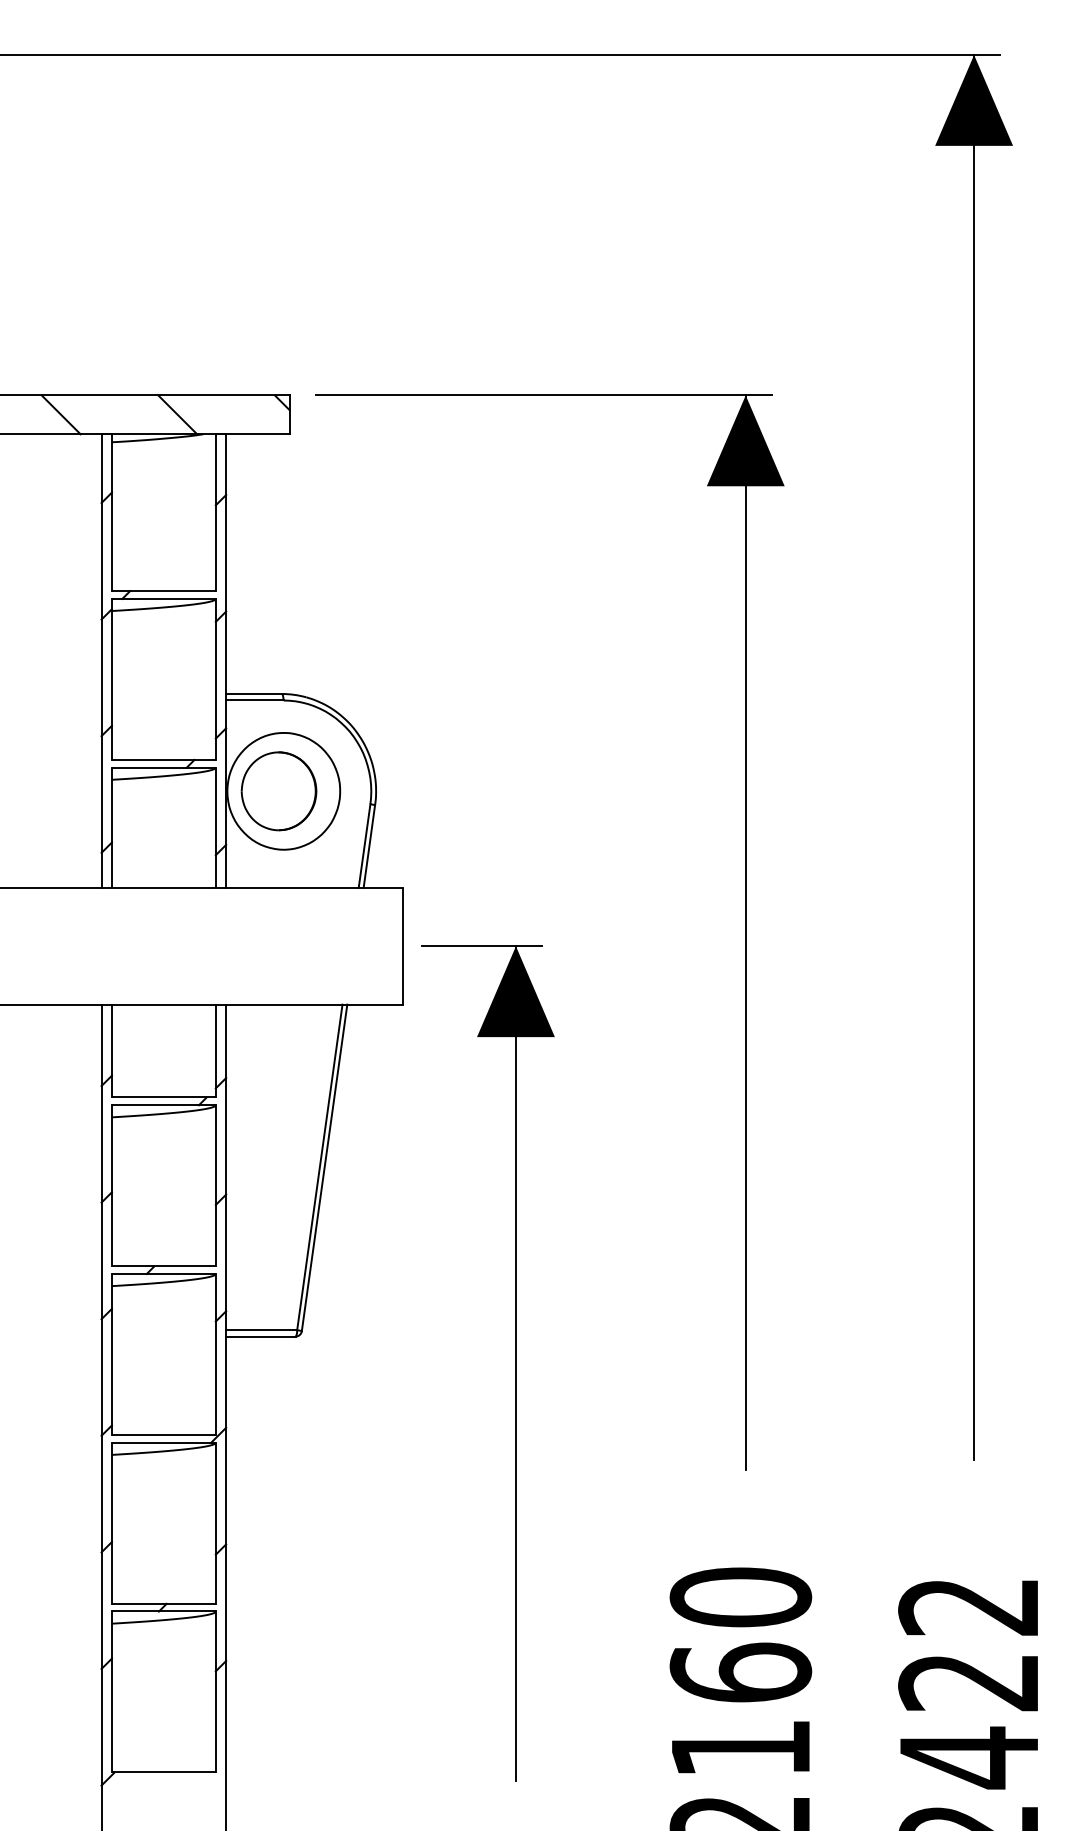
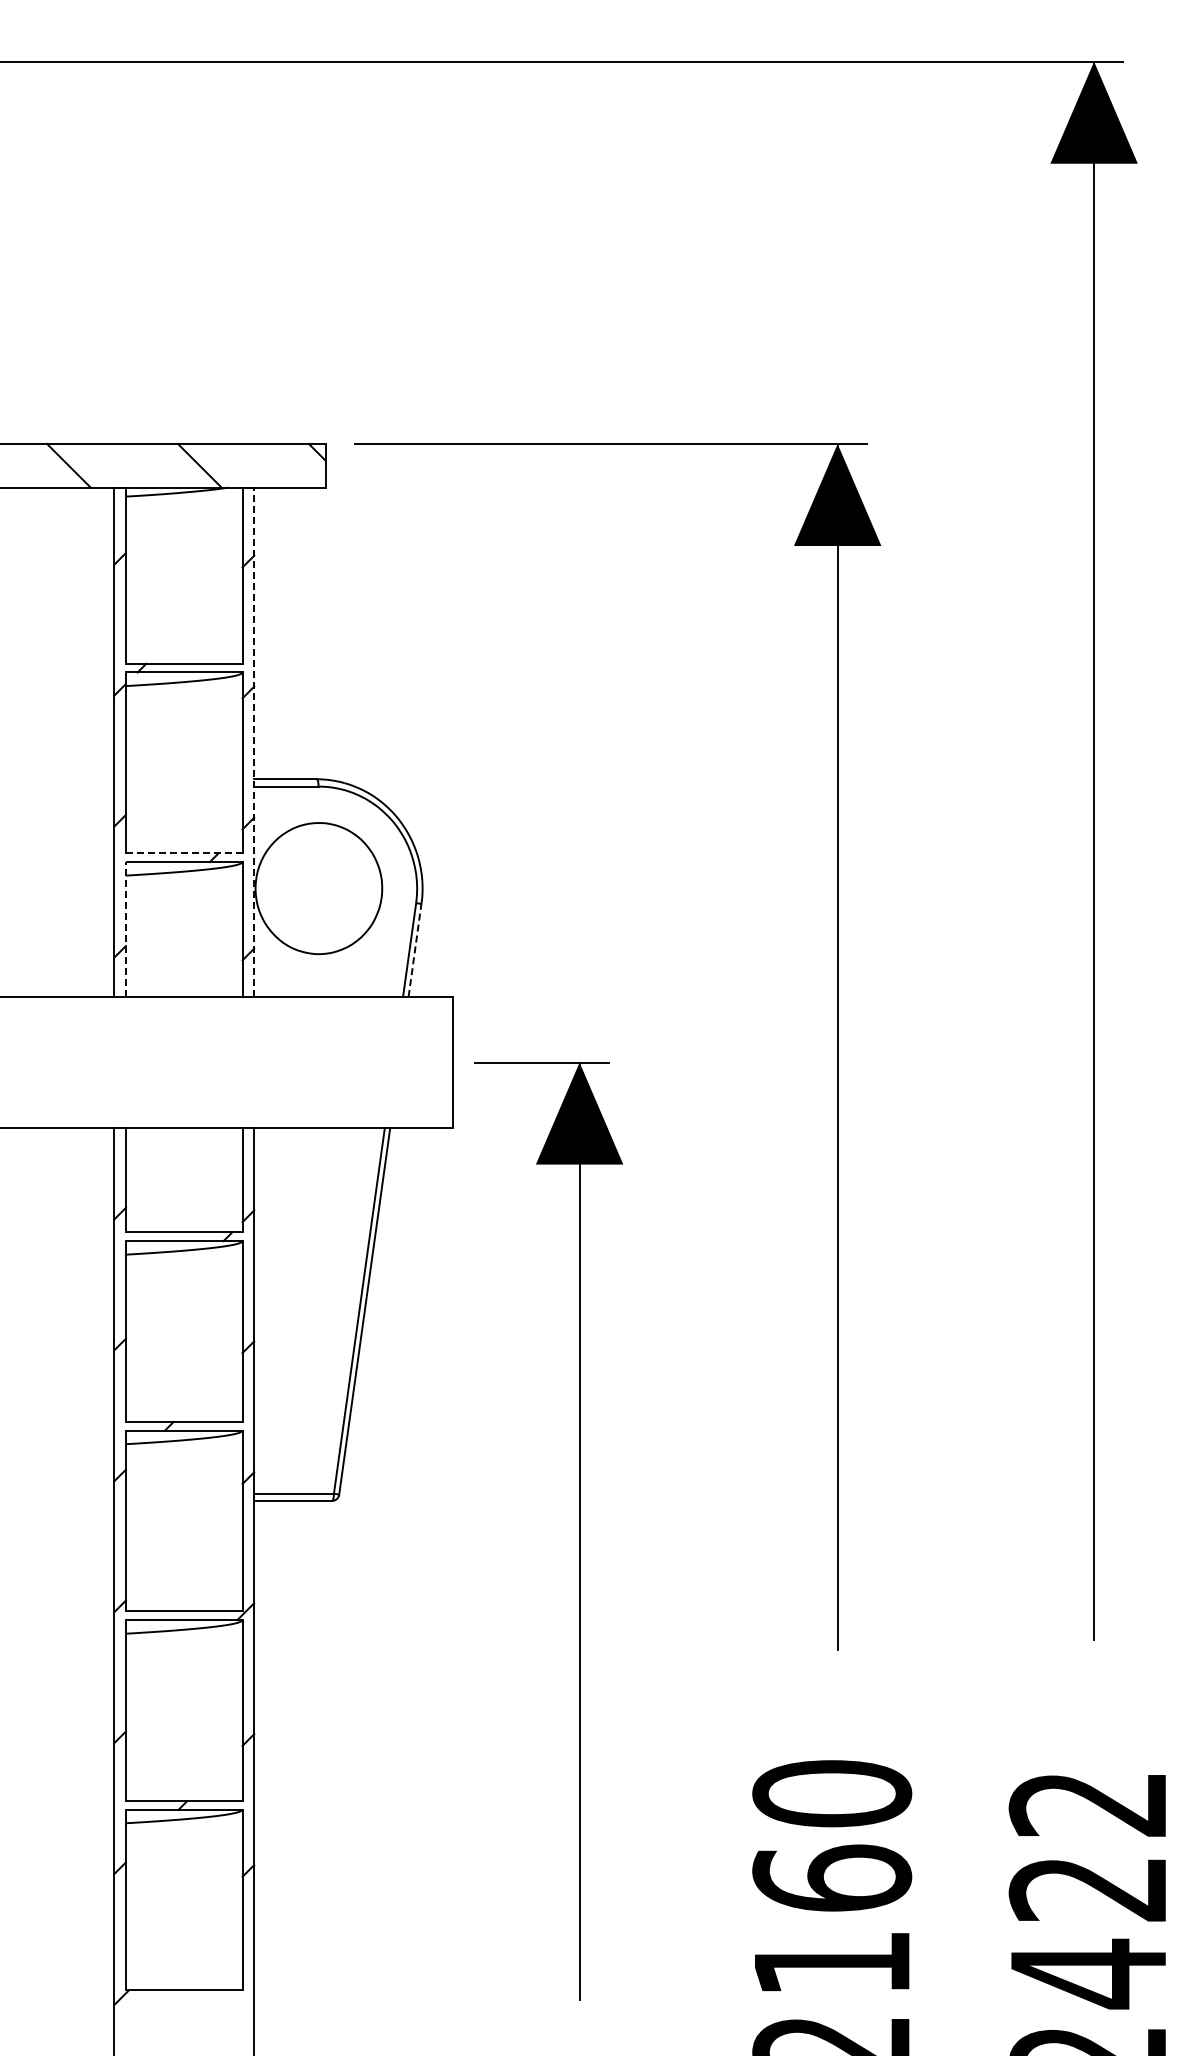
line: (226, 661) -> (254, 742), solid -> dashed
line: (164, 760) -> (184, 853), solid -> dashed
part: (278, 791) -> (313, 888), removed
line: (111, 827) -> (125, 929), solid -> dashed
line: (369, 846) -> (415, 950), solid -> dashed

